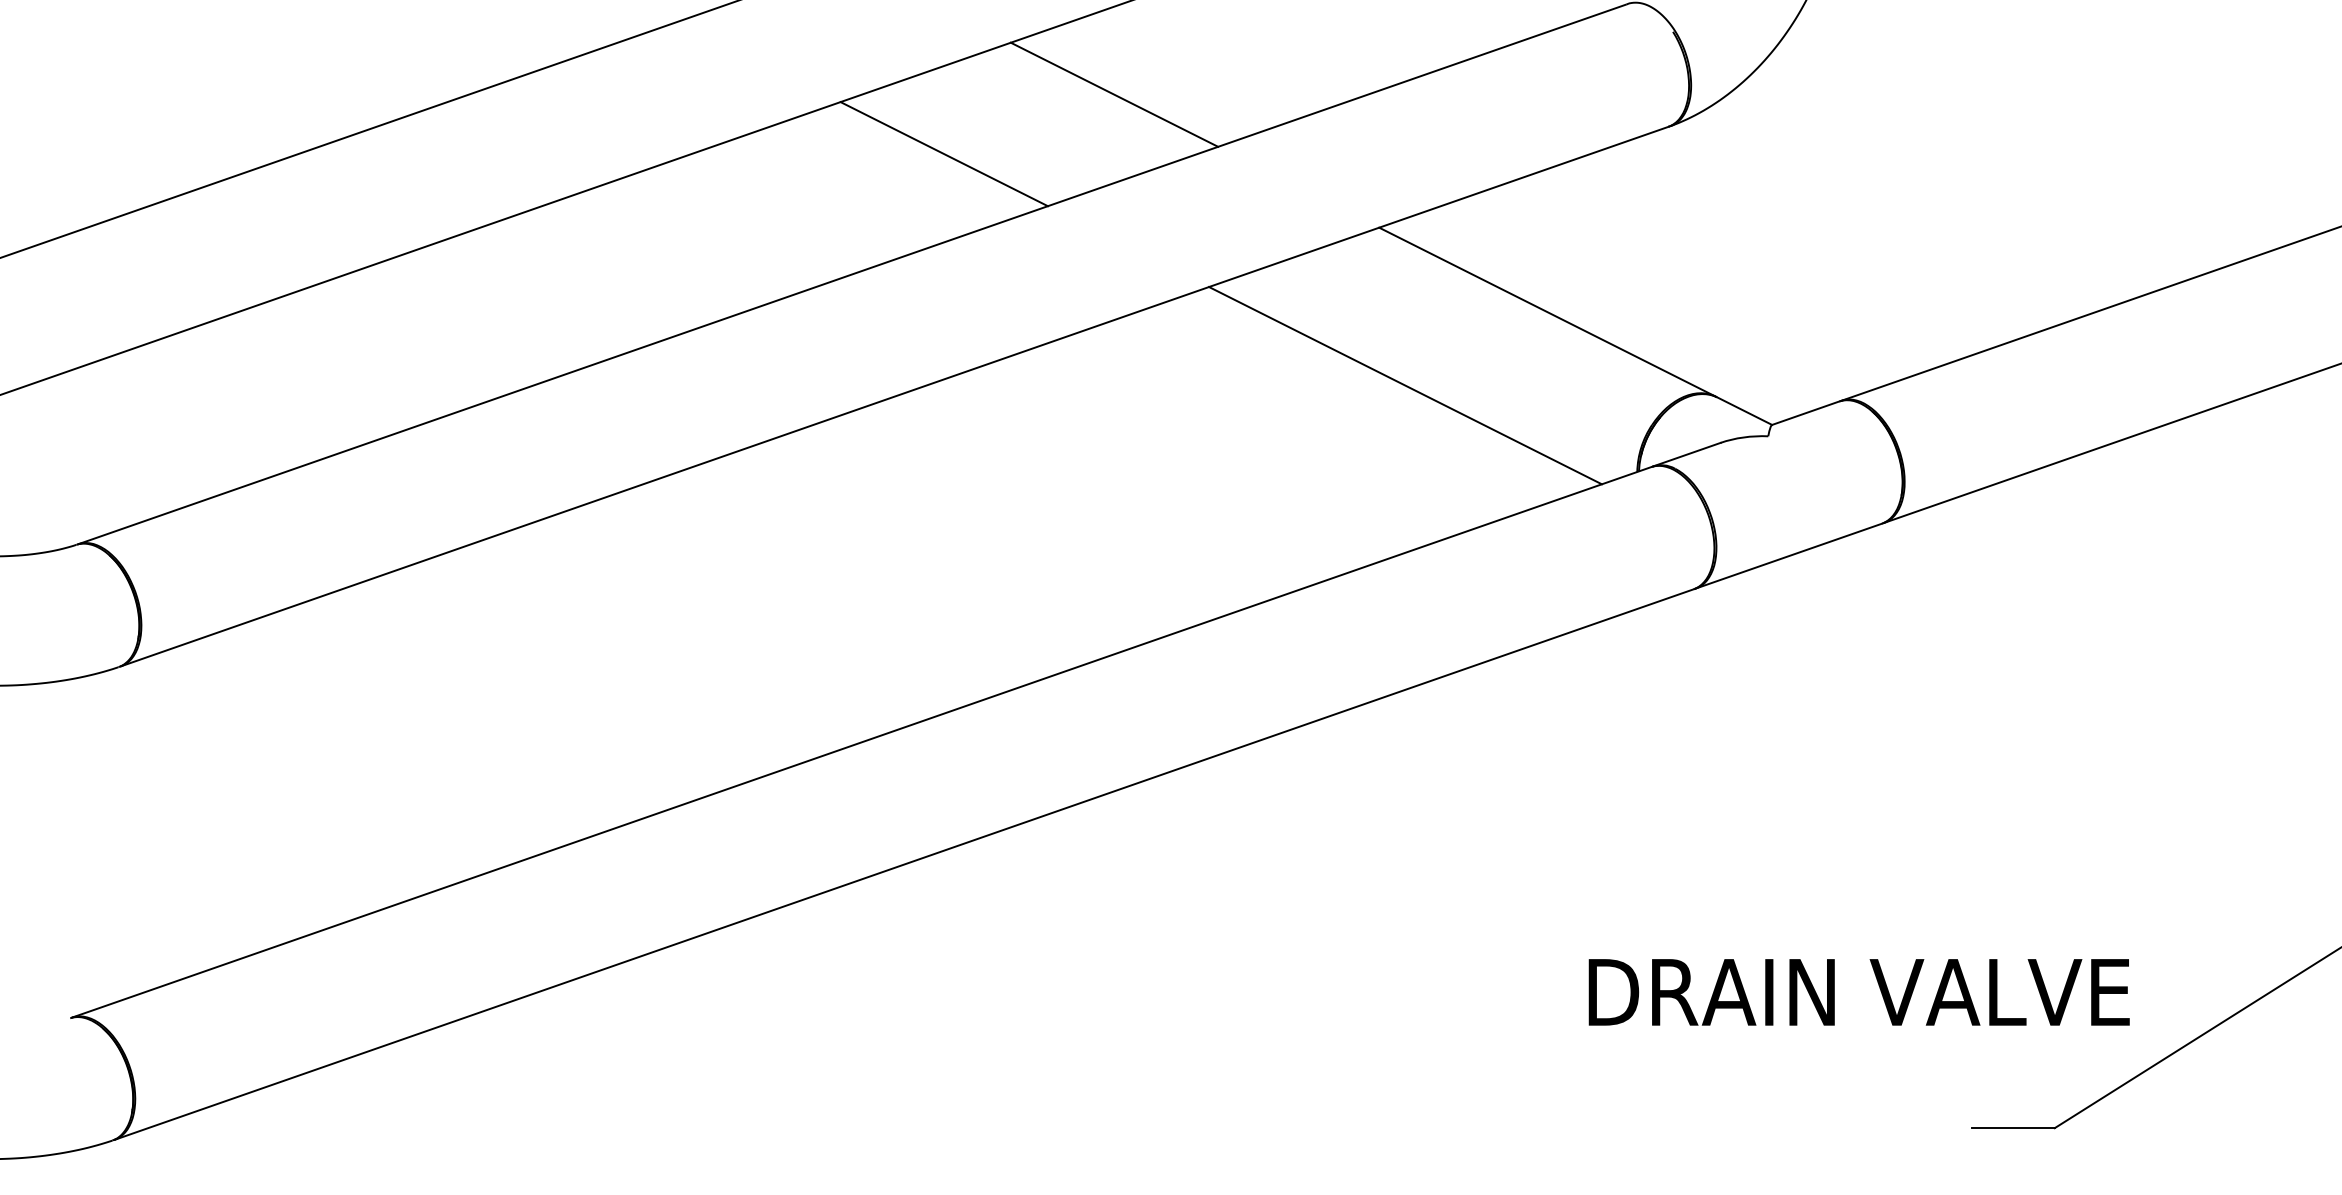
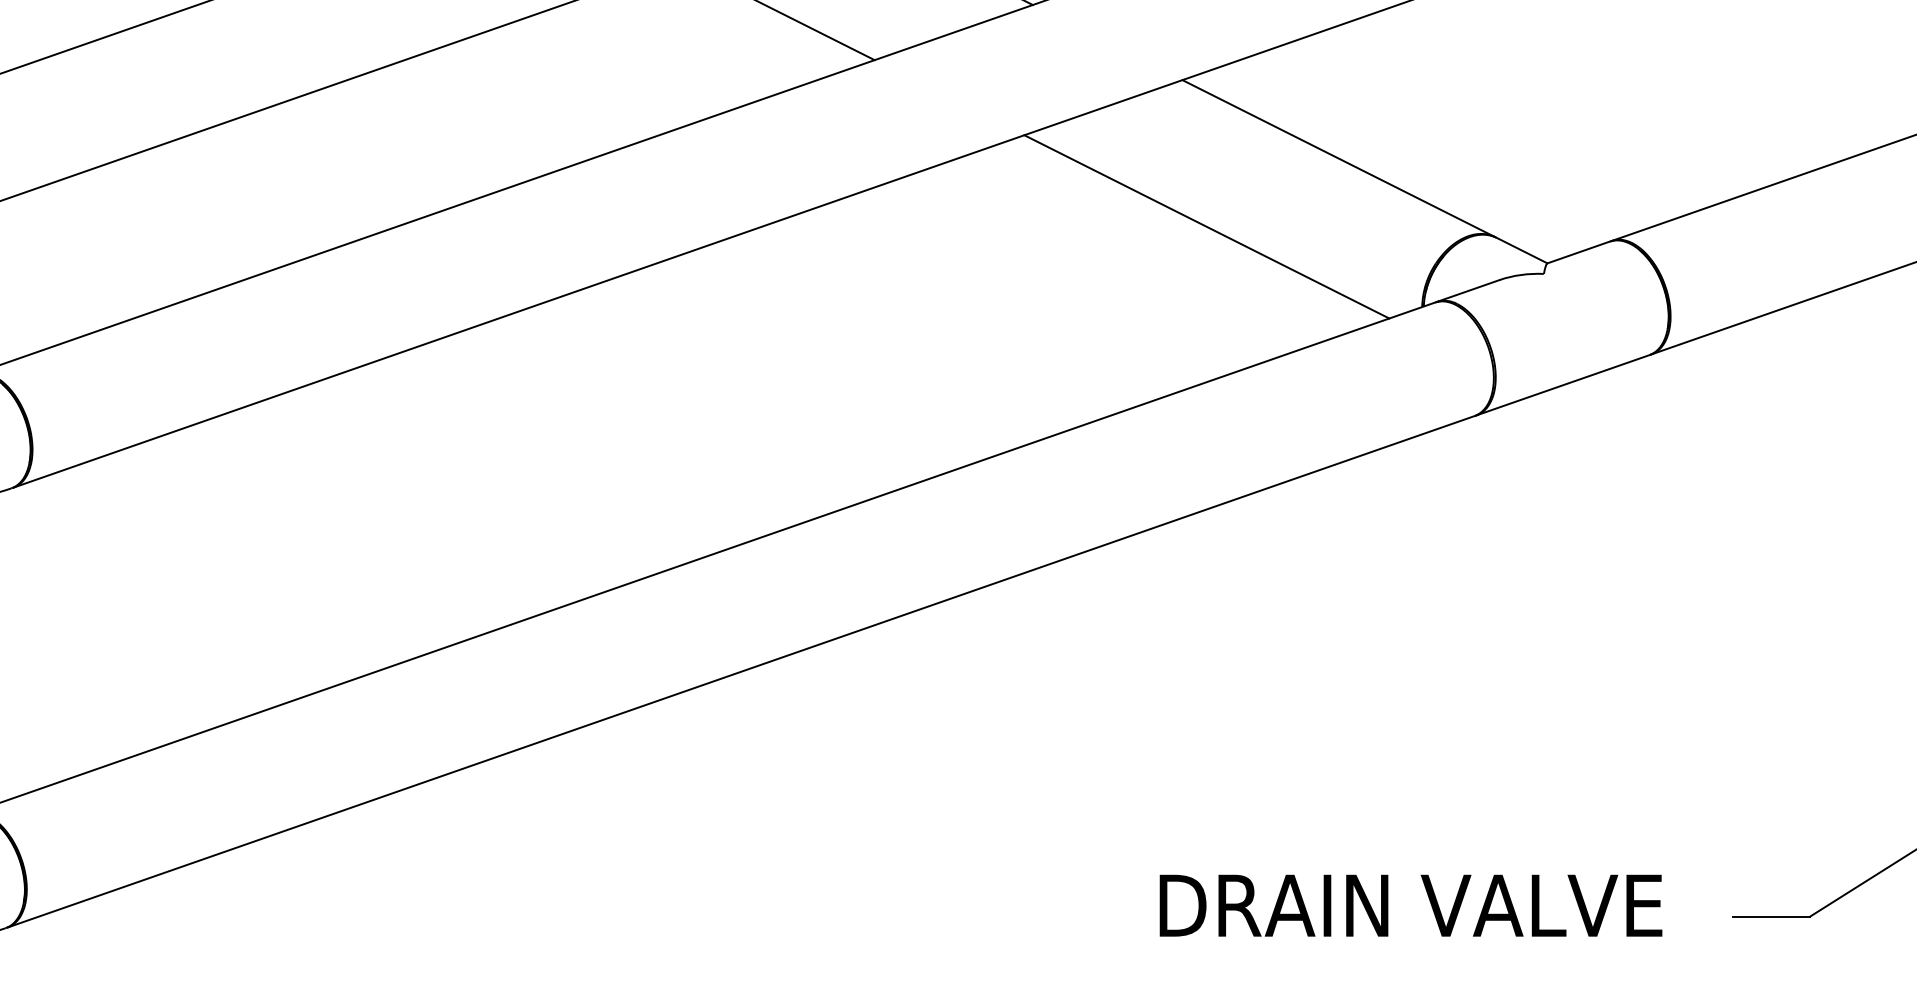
text: (1858, 992) -> (1410, 905), moved

